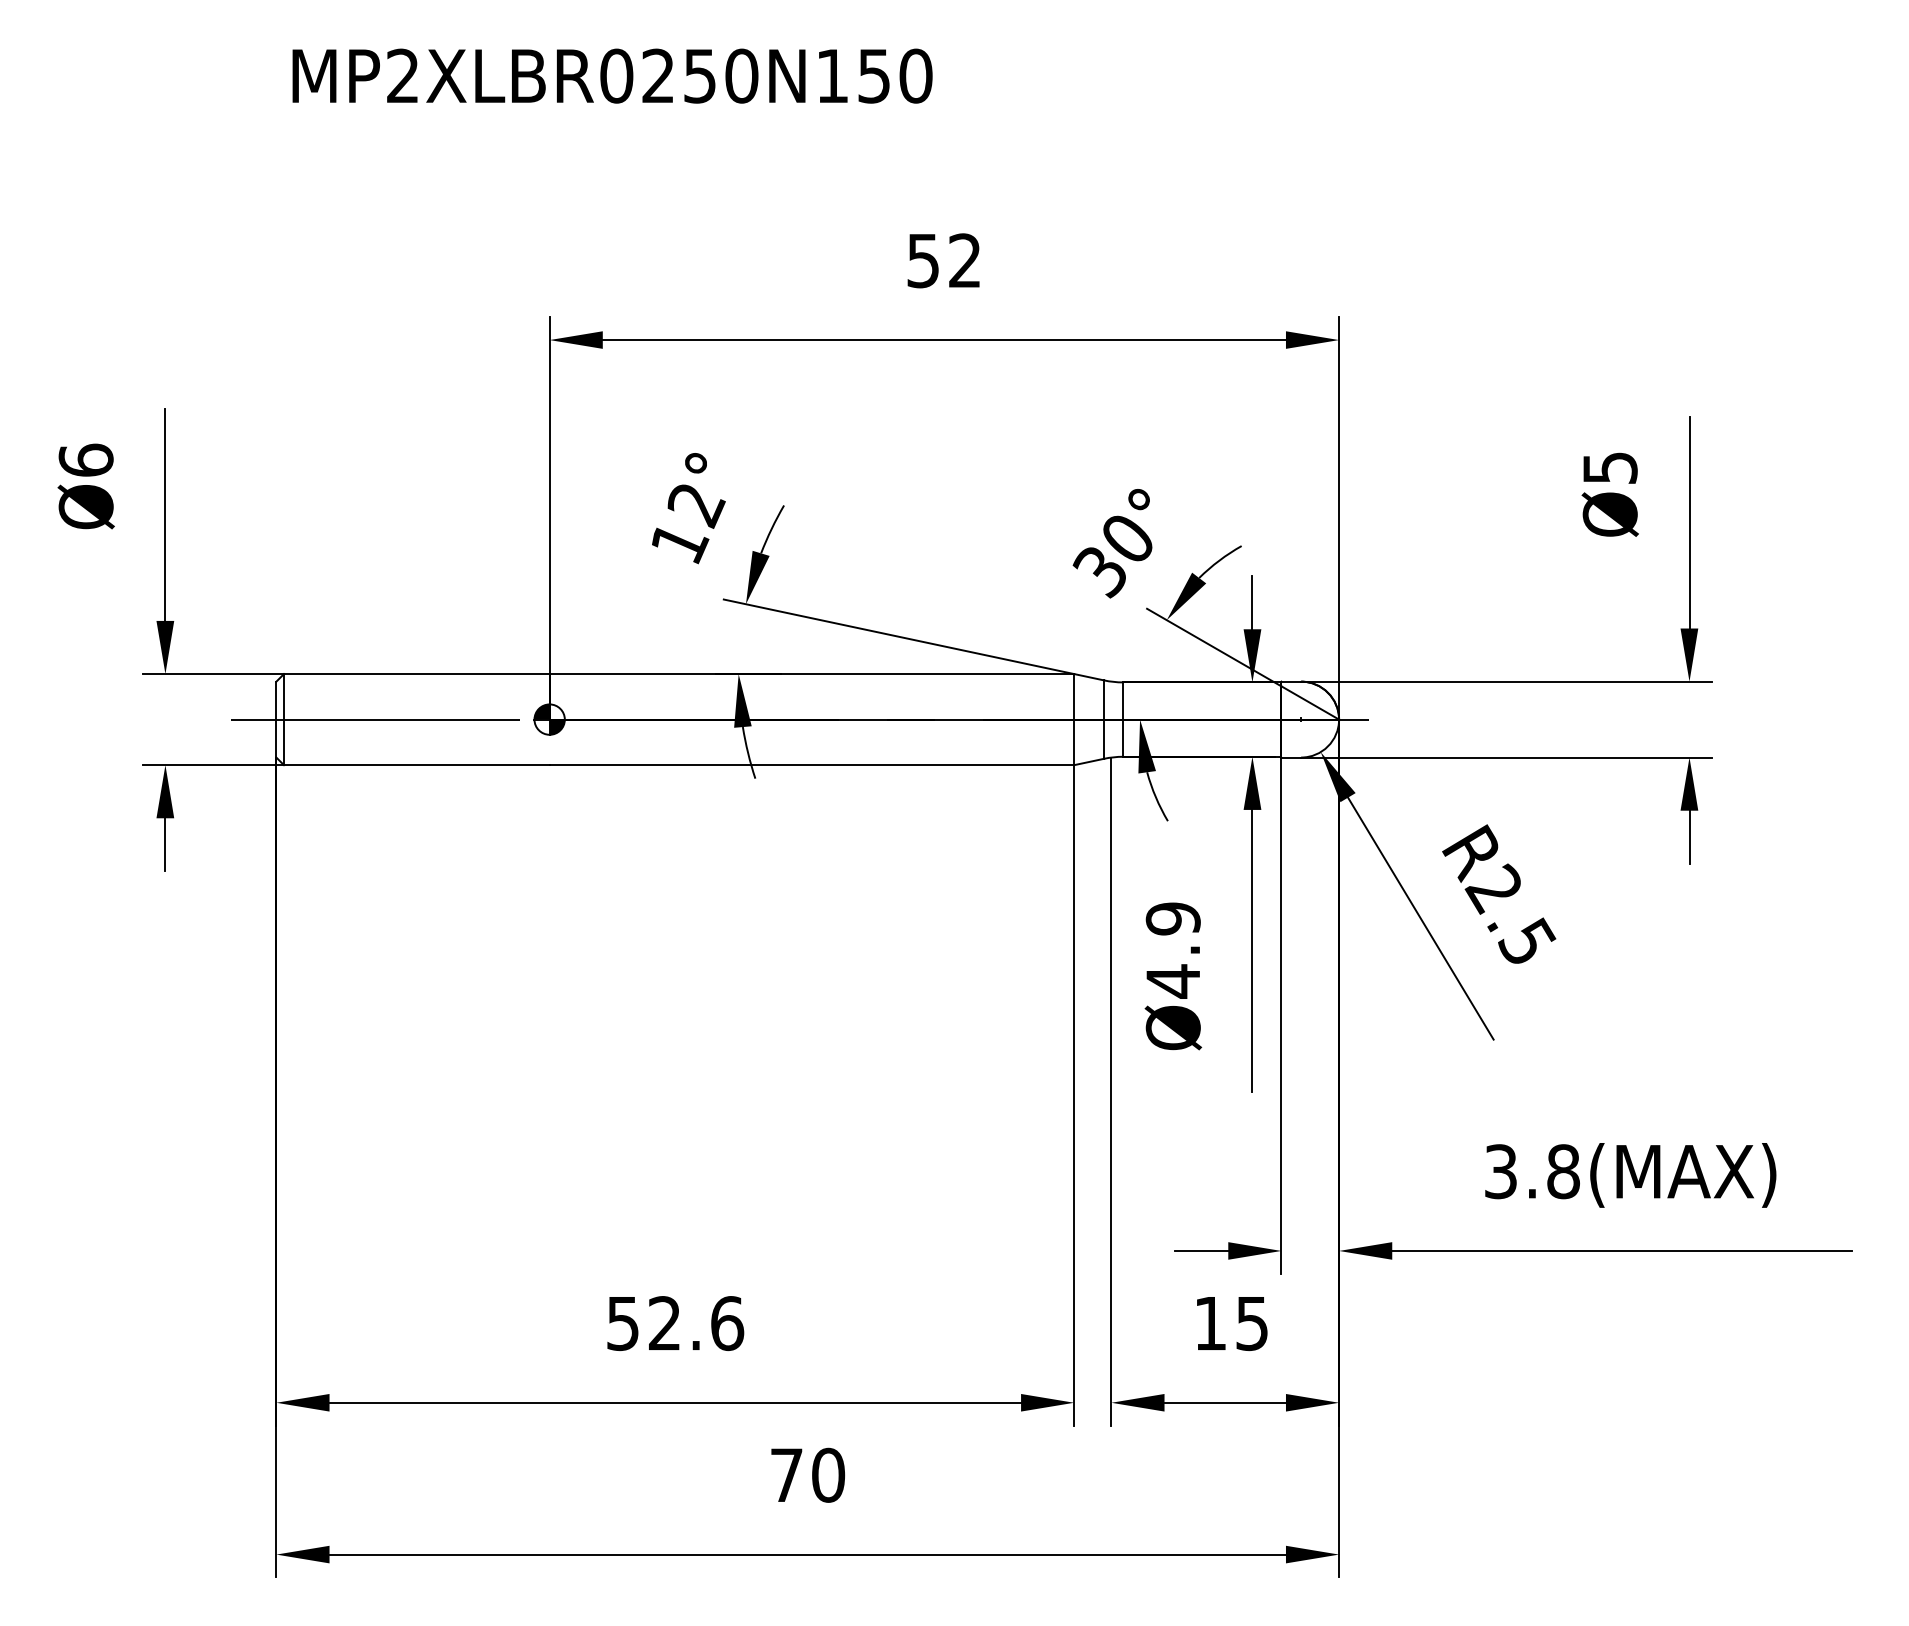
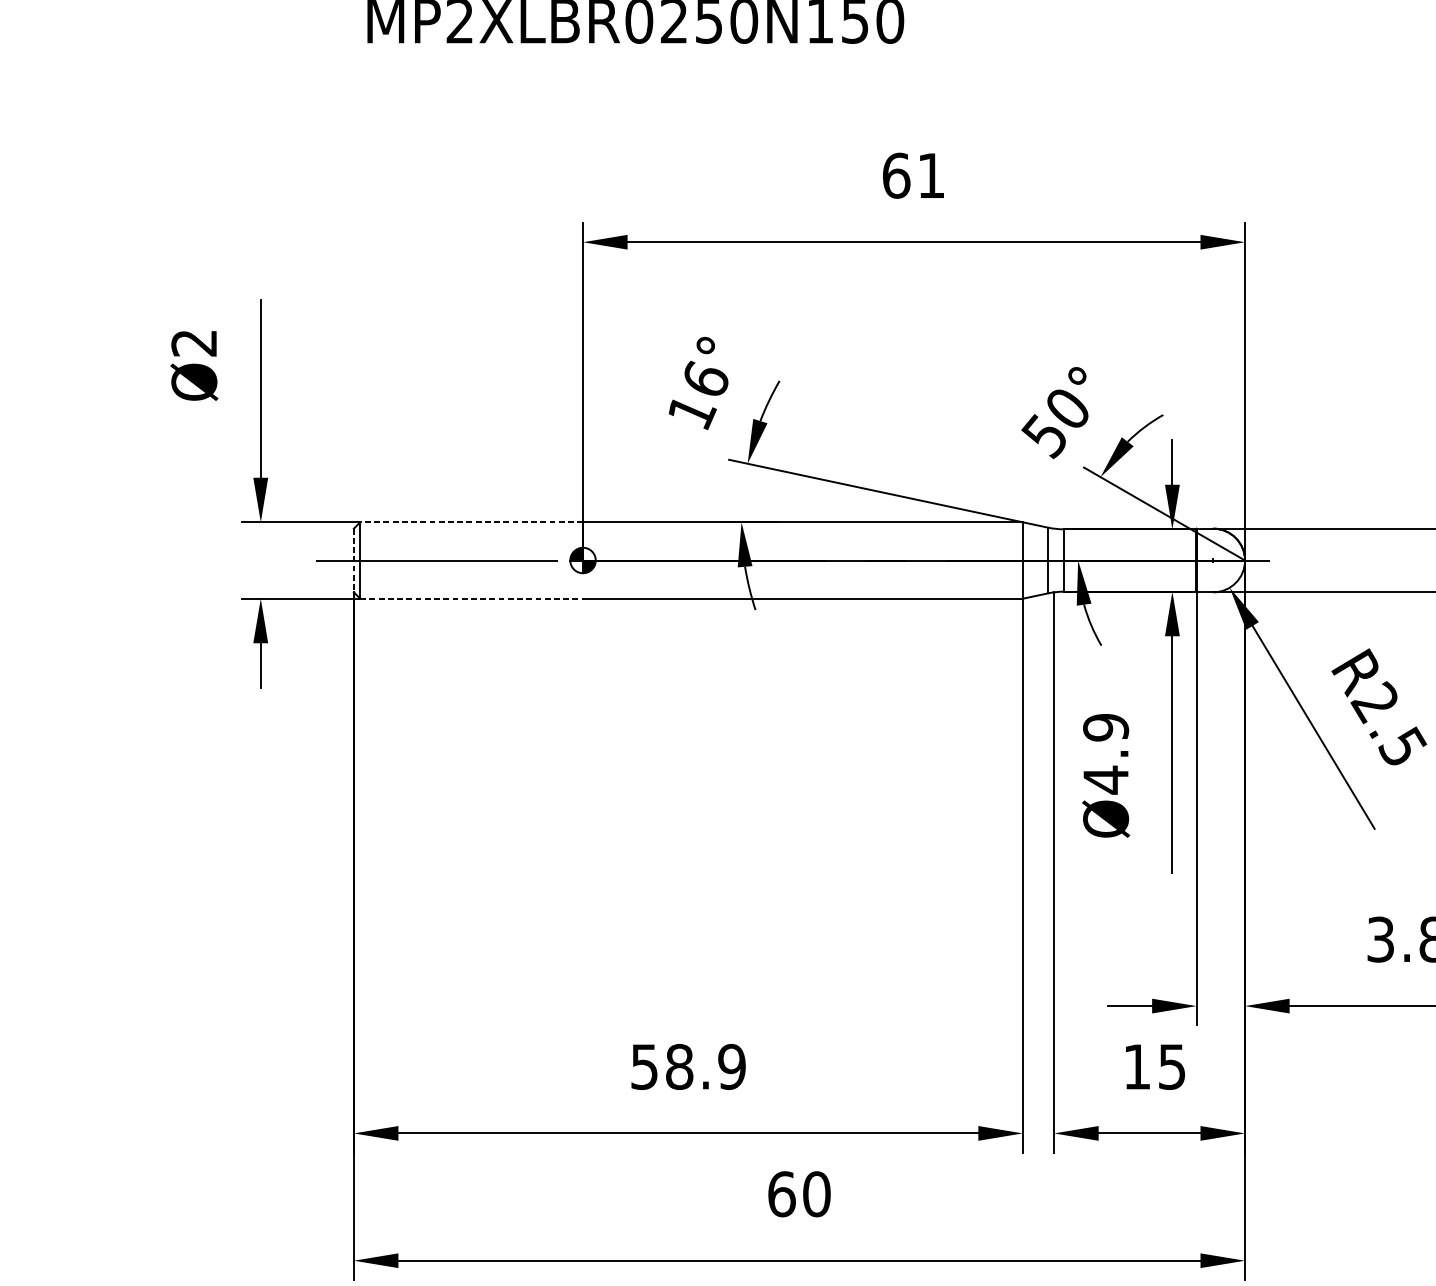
text: (943, 260) -> (913, 175), 52 -> 61
text: (85, 459) -> (193, 342), Ø6 -> Ø2
text: (696, 504) -> (706, 380), 12° -> 16°
text: (1098, 571) -> (1043, 436), 30° -> 50°
line: (416, 674) -> (471, 522), solid -> dashed
line: (276, 719) -> (353, 560), solid -> dashed
line: (416, 765) -> (471, 598), solid -> dashed
text: (696, 1323) -> (706, 1066), 52.6 -> 58.9
text: (786, 1474) -> (781, 1193), 70 -> 60

